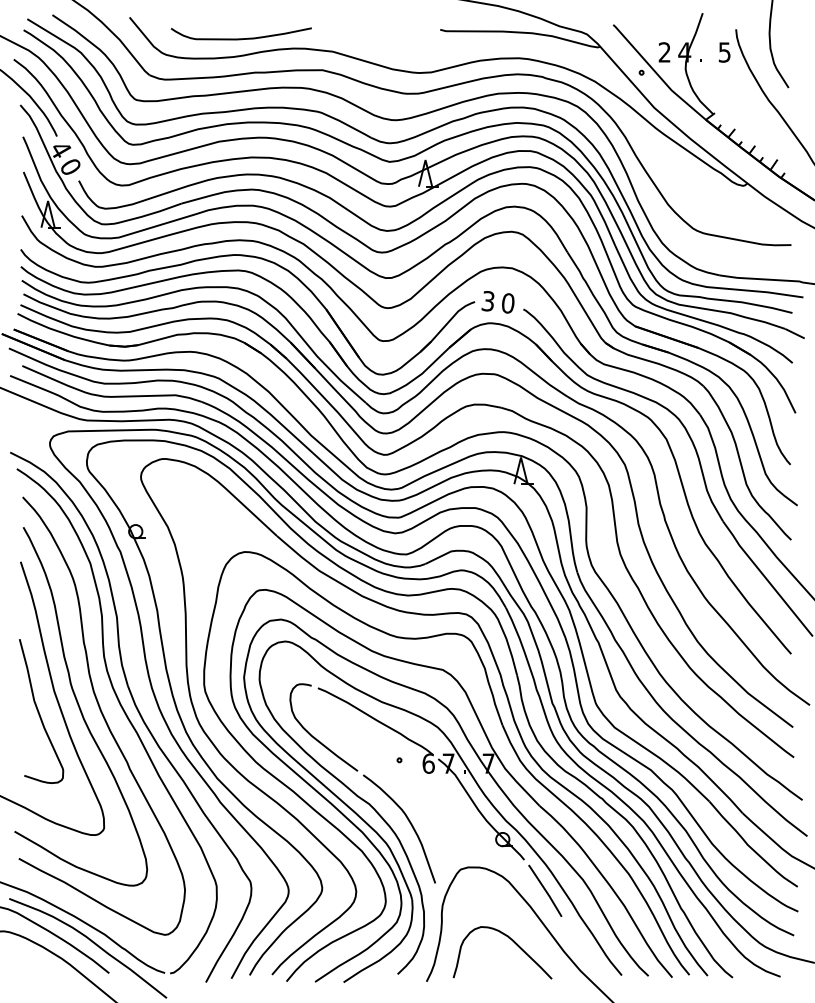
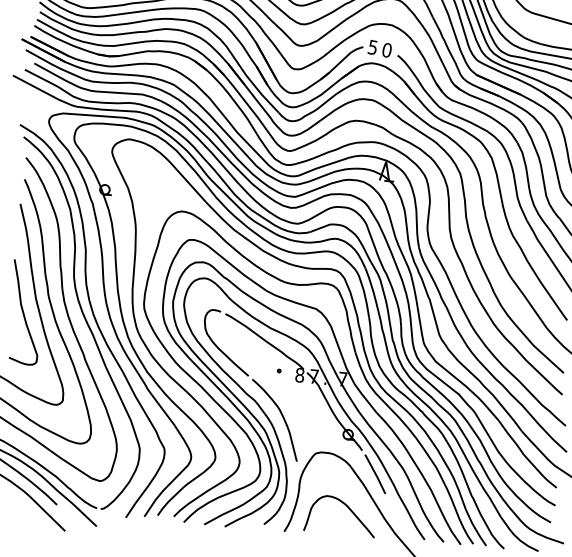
text: (488, 301) -> (373, 47), 3 -> 5
text: (428, 763) -> (299, 375), 6 -> 8

